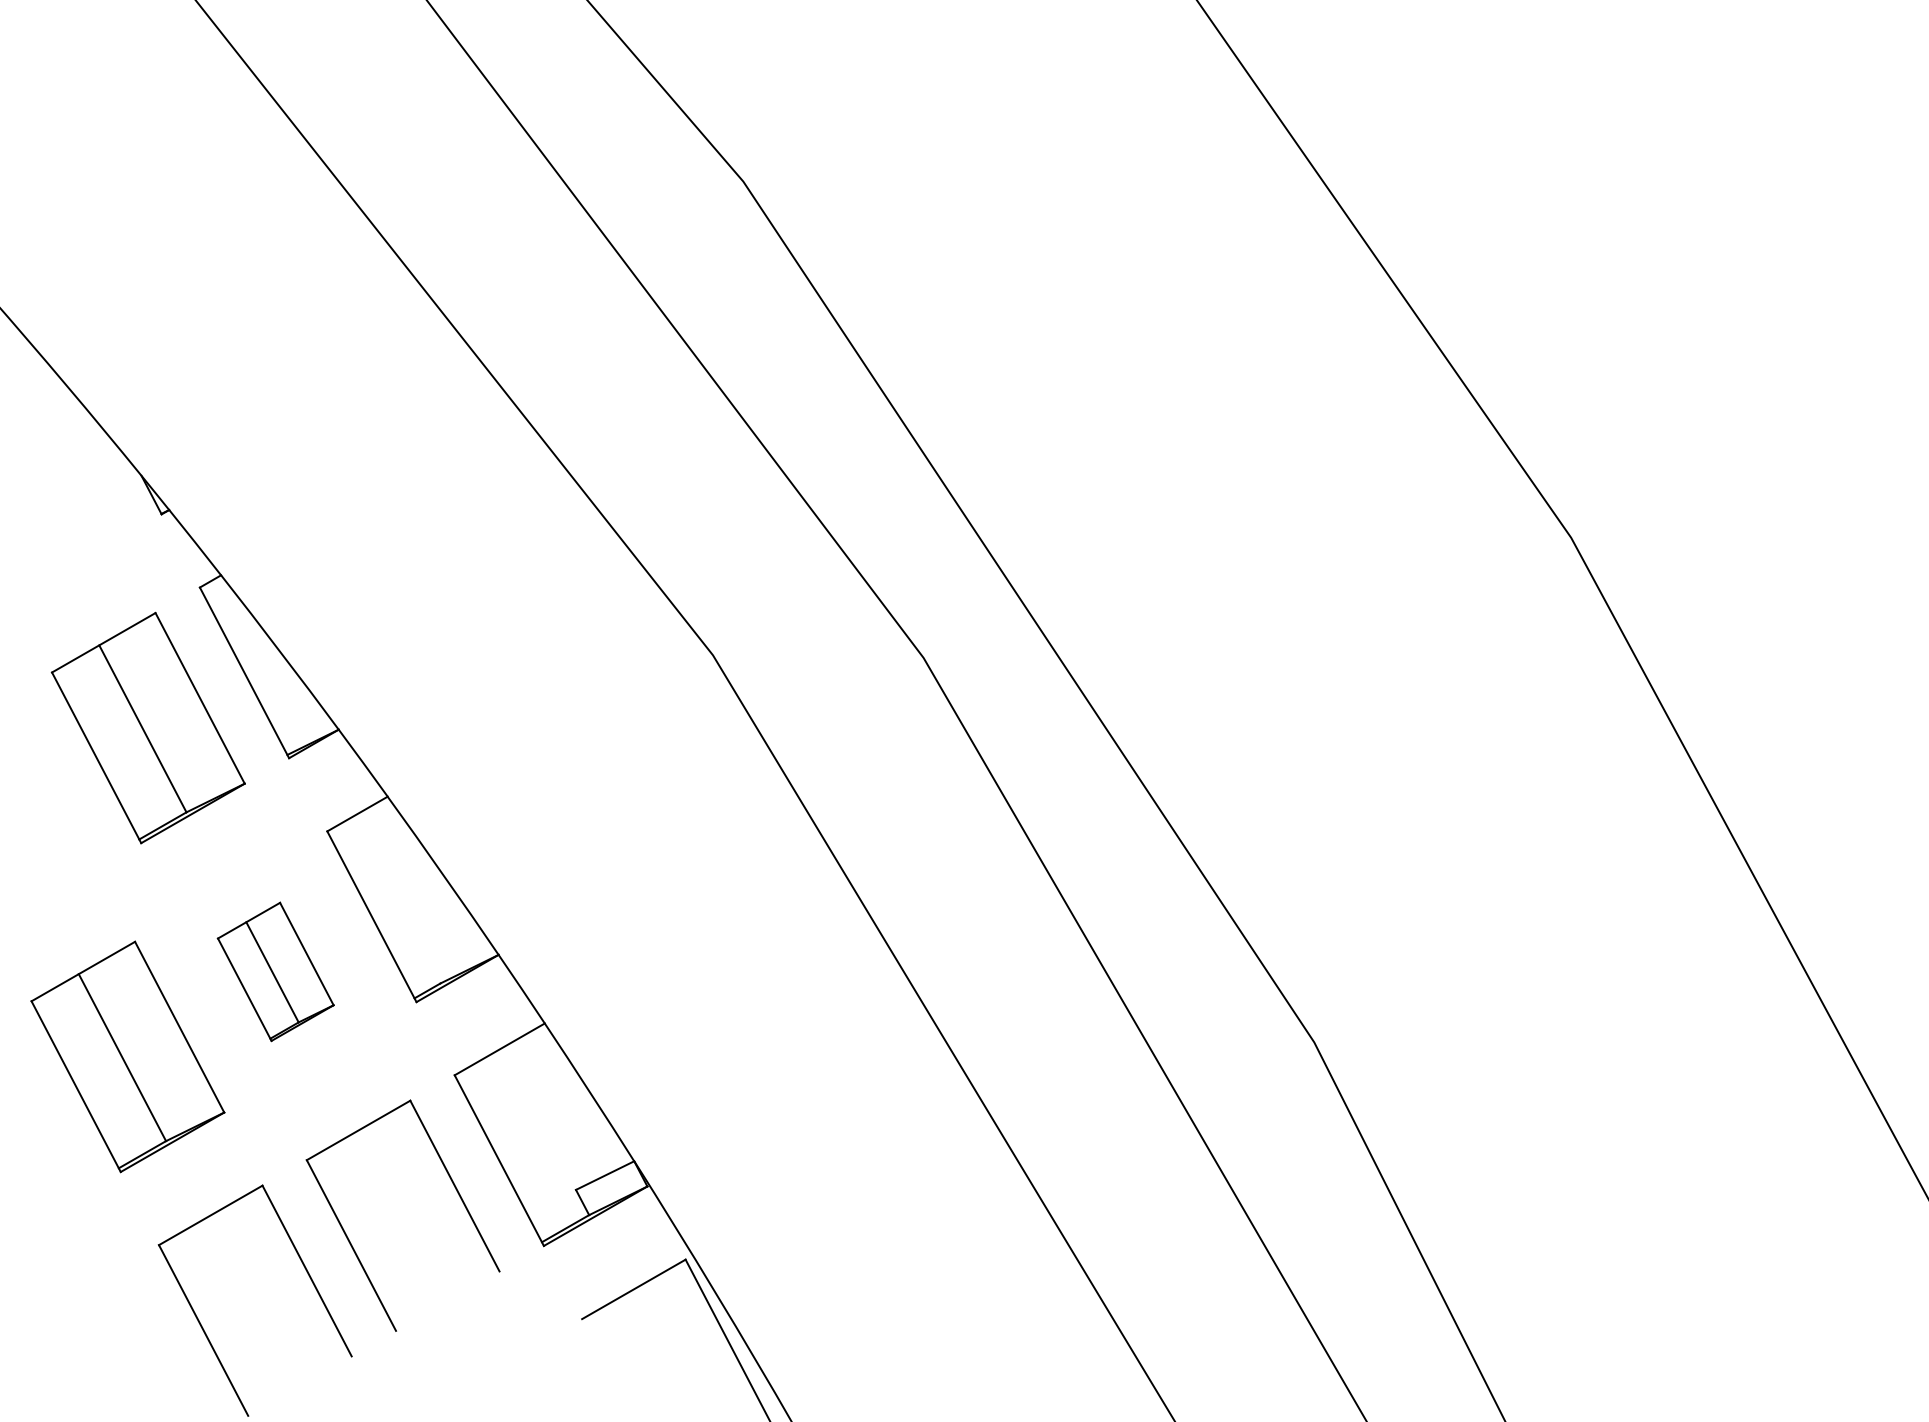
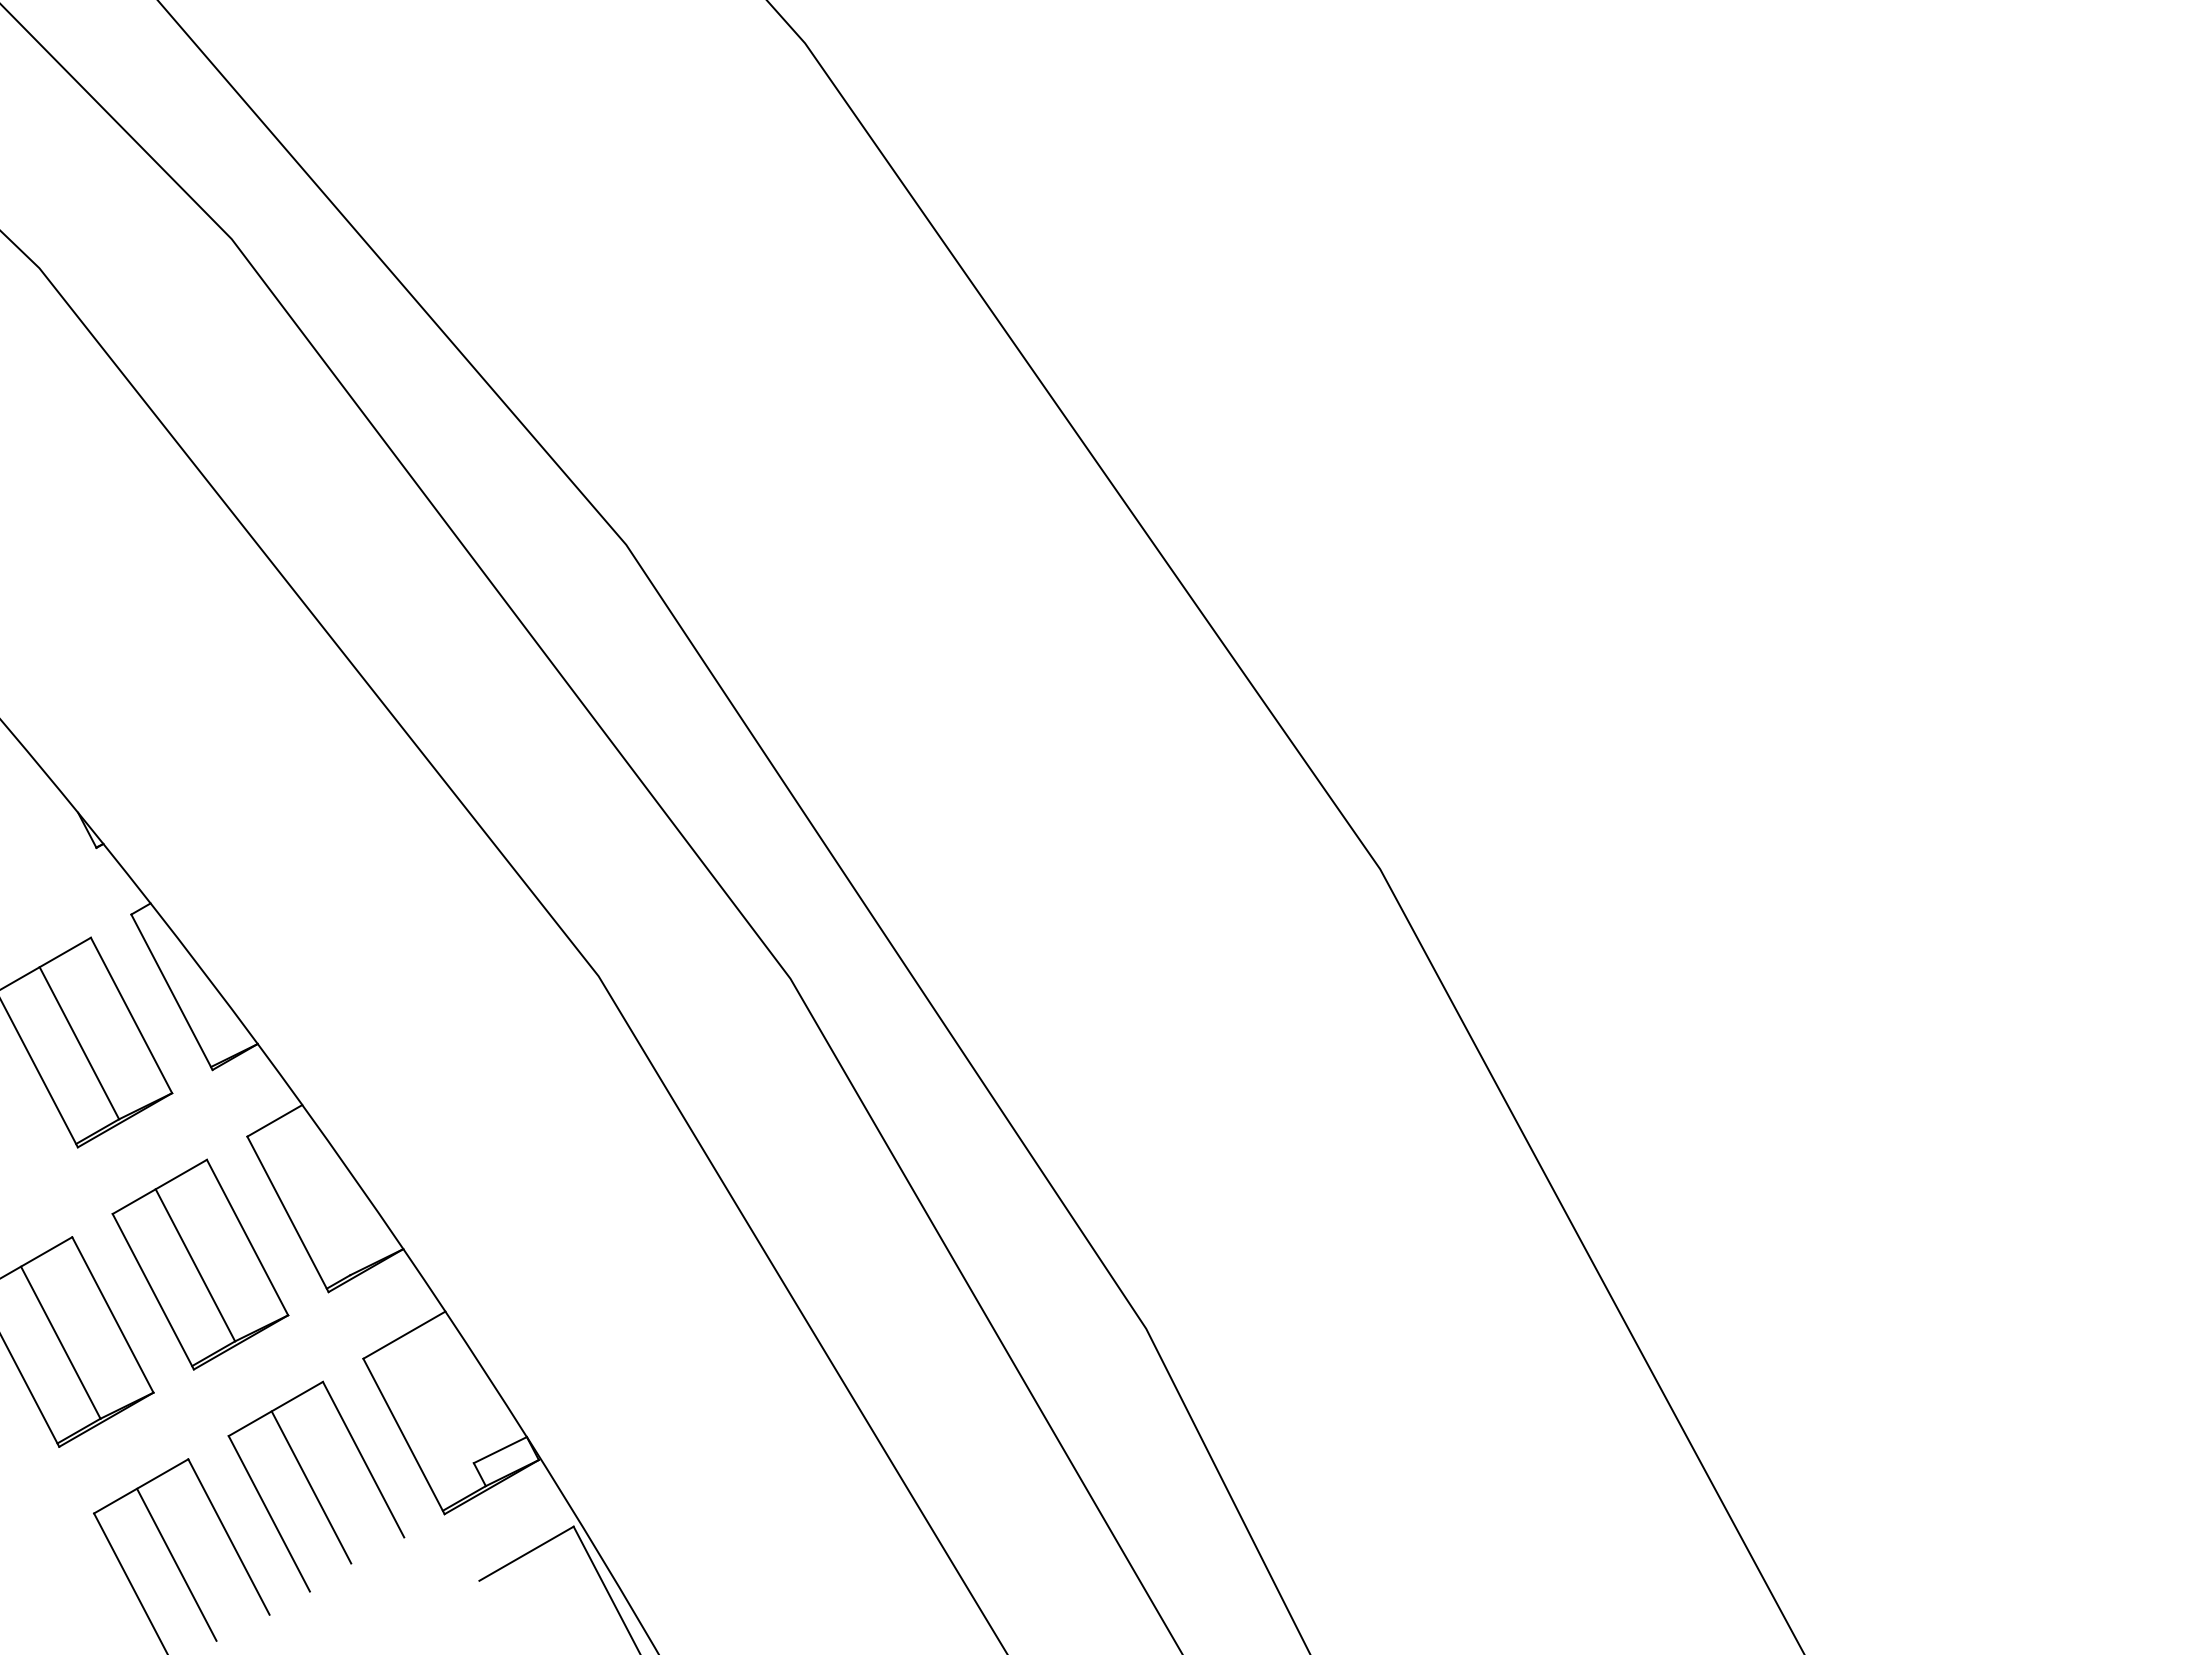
part: (275, 971) -> (200, 1264), size x1.67
line: (397, 1216) -> (311, 1487), added
line: (249, 1301) -> (176, 1564), added

